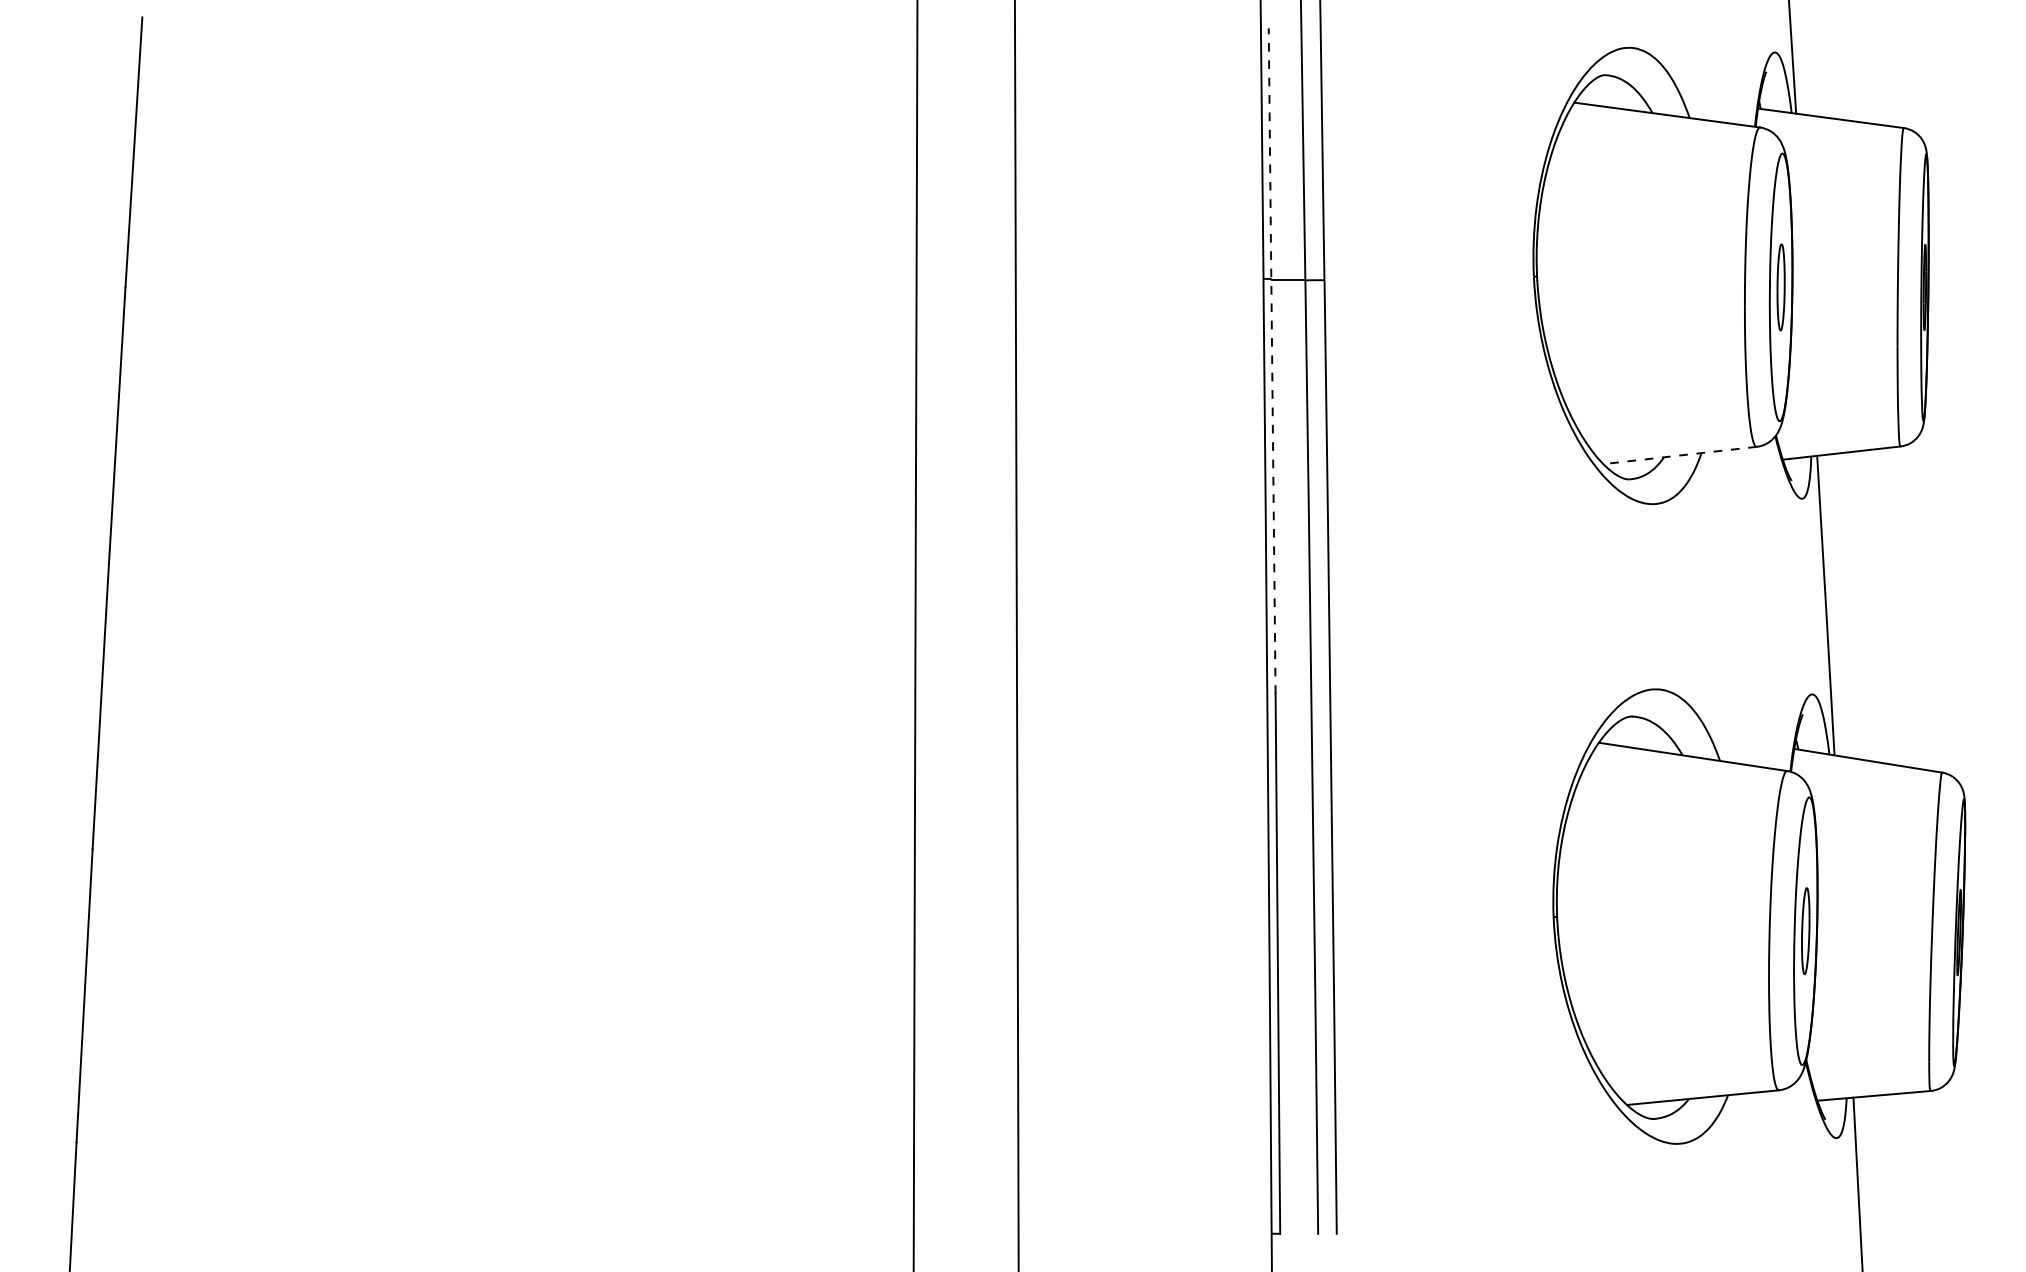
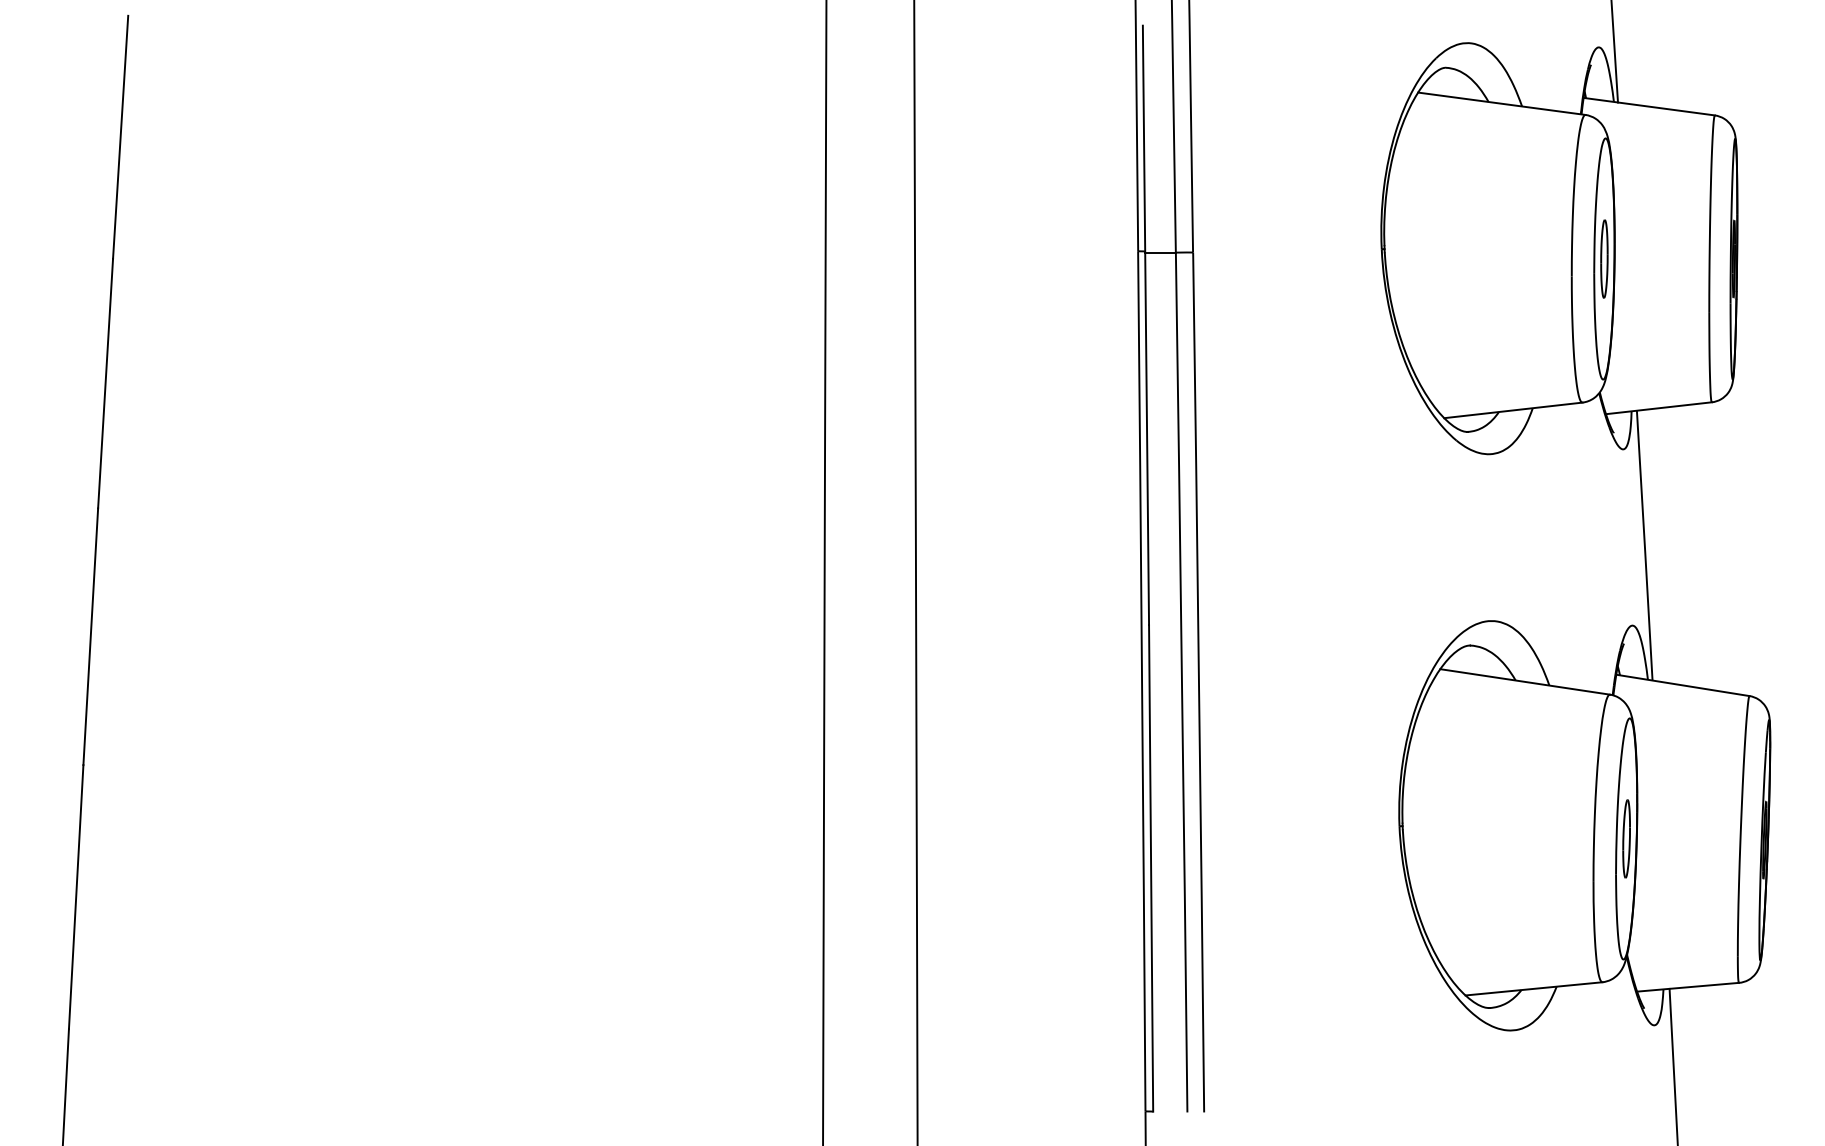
line: (1272, 361) -> (1146, 325), dashed -> solid
line: (1679, 455) -> (1512, 410), dashed -> solid

